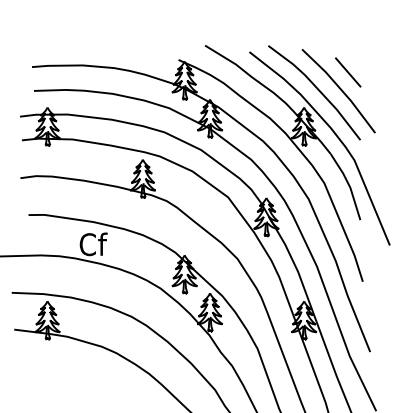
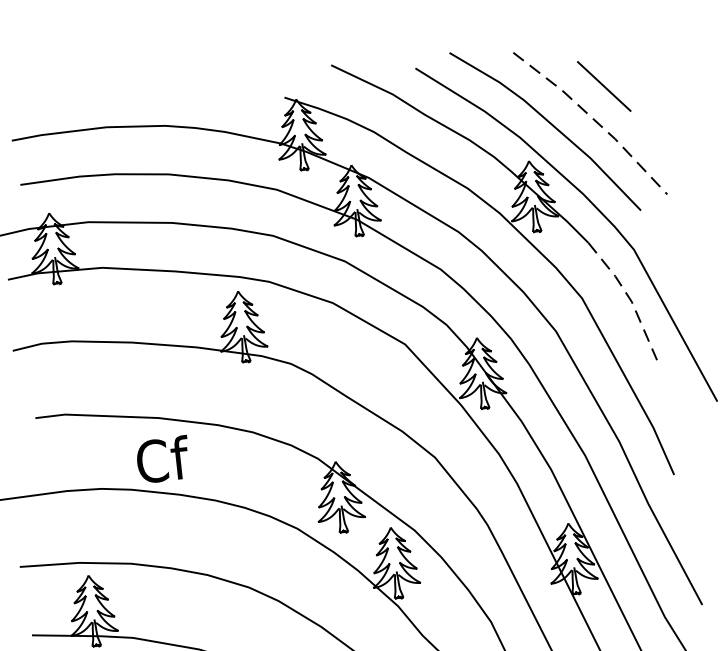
line: (341, 89) -> (595, 119), solid -> dashed
line: (349, 185) -> (629, 297), solid -> dashed

